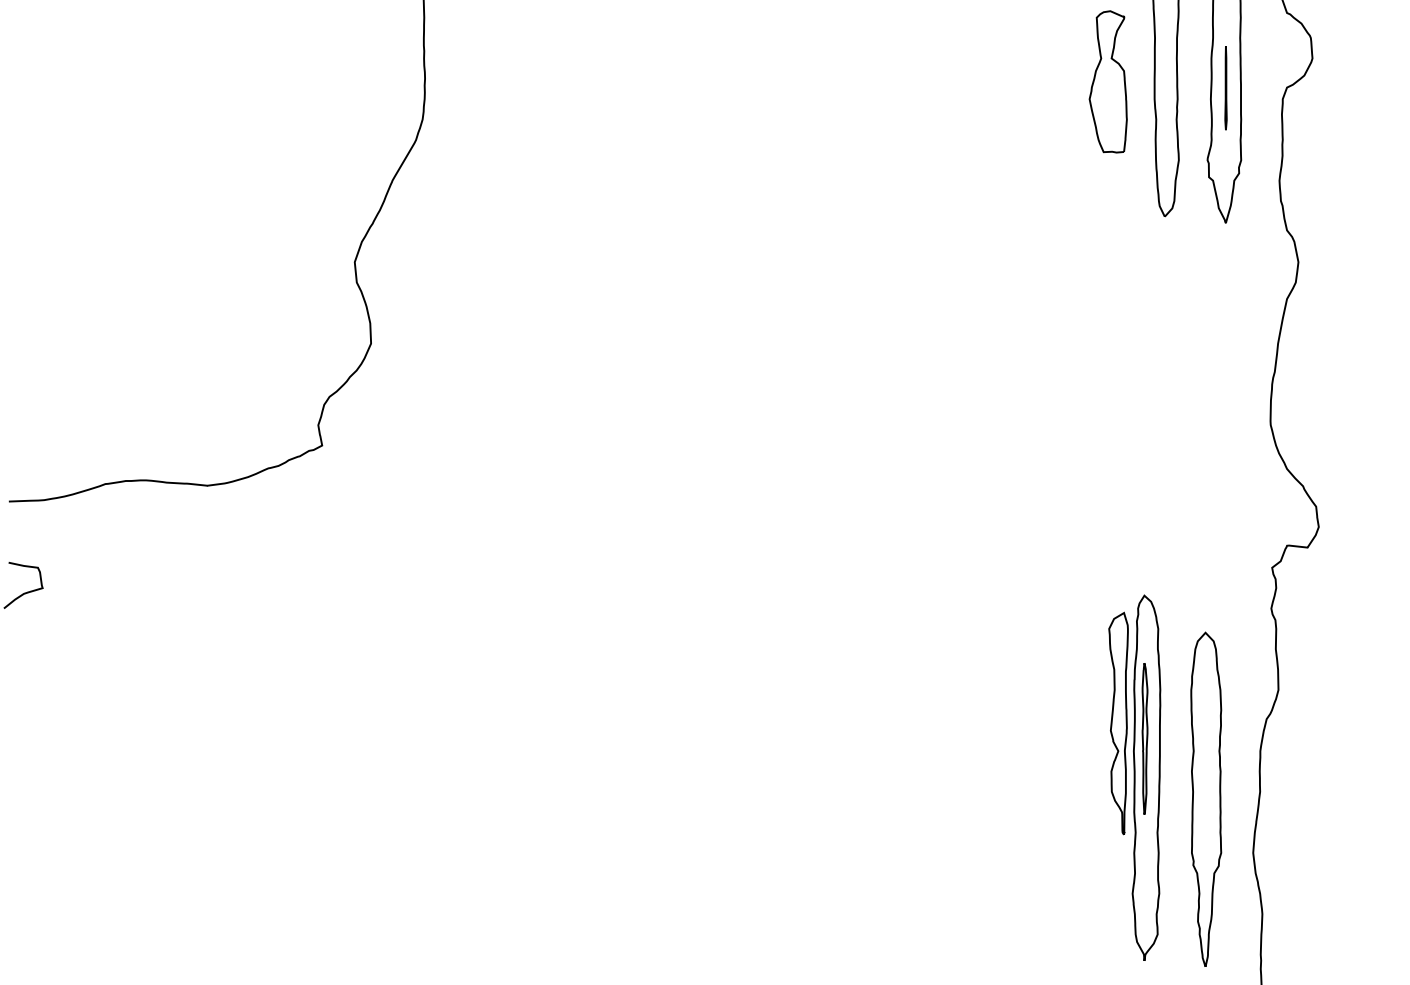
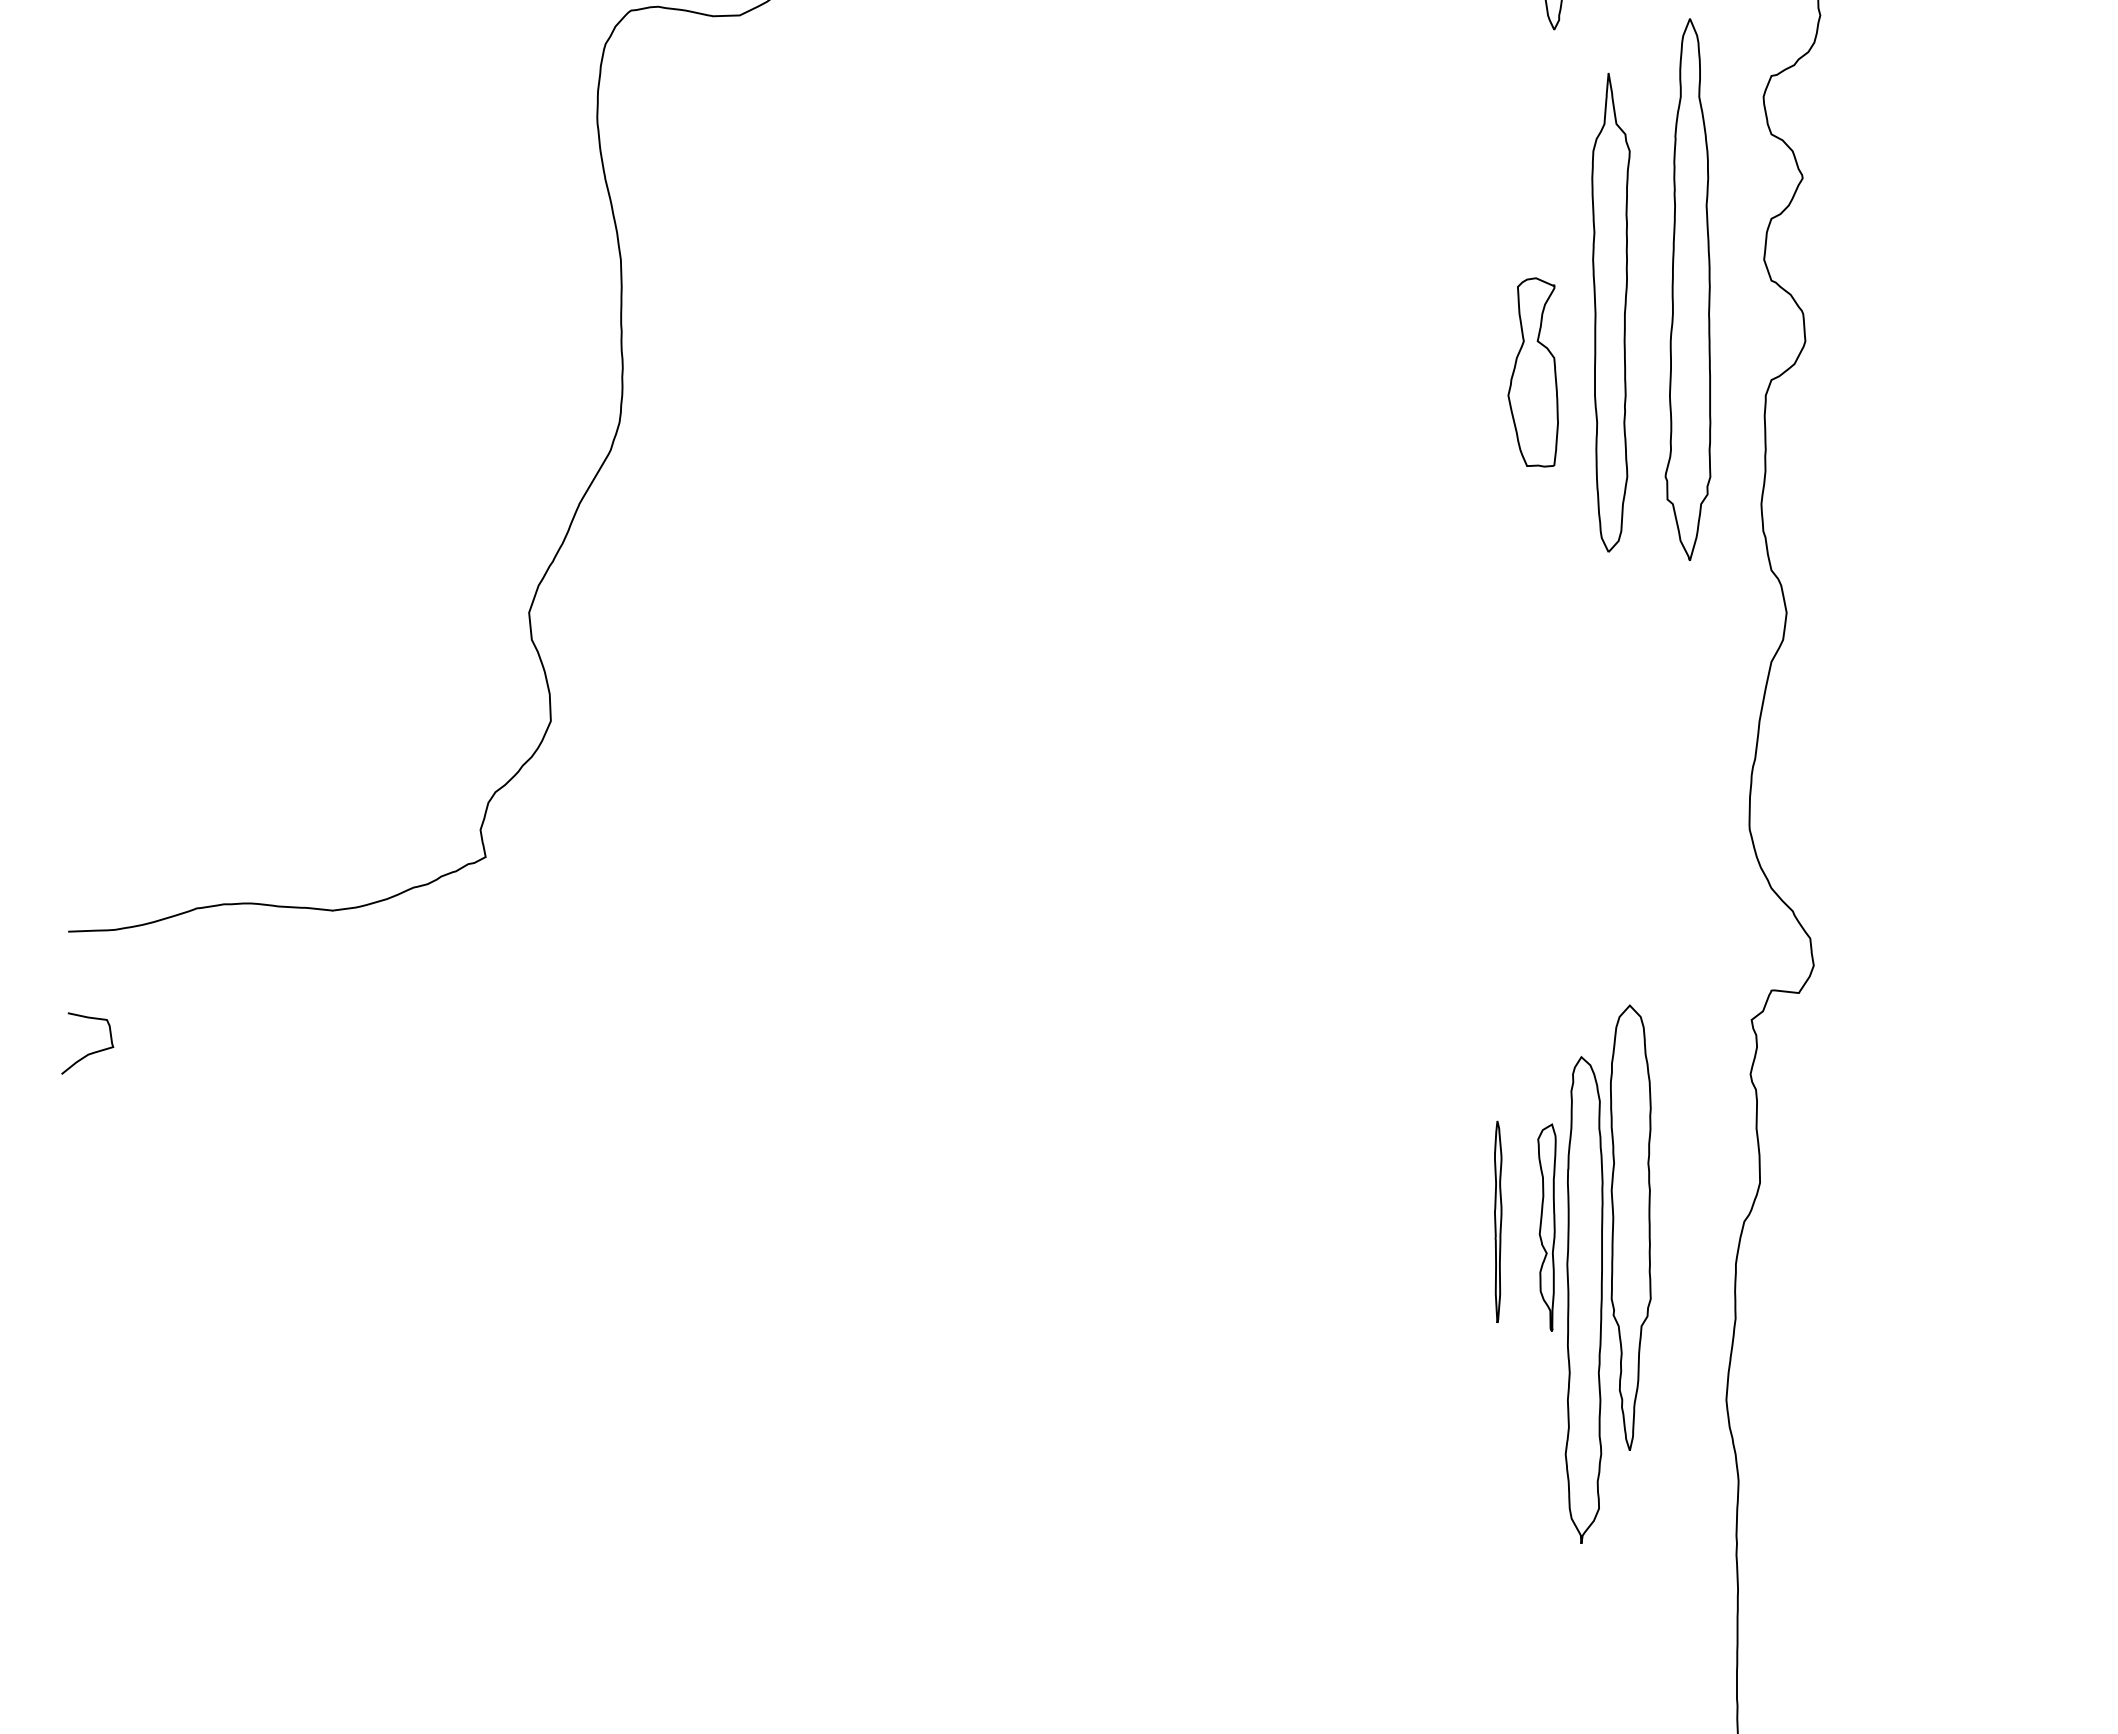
line: (1225, 87) -> (1689, 380), removed
part: (1118, 723) -> (1546, 1227), size x0.7
part: (1145, 738) -> (1498, 1221), moved
part: (1206, 799) -> (1630, 1227), moved

